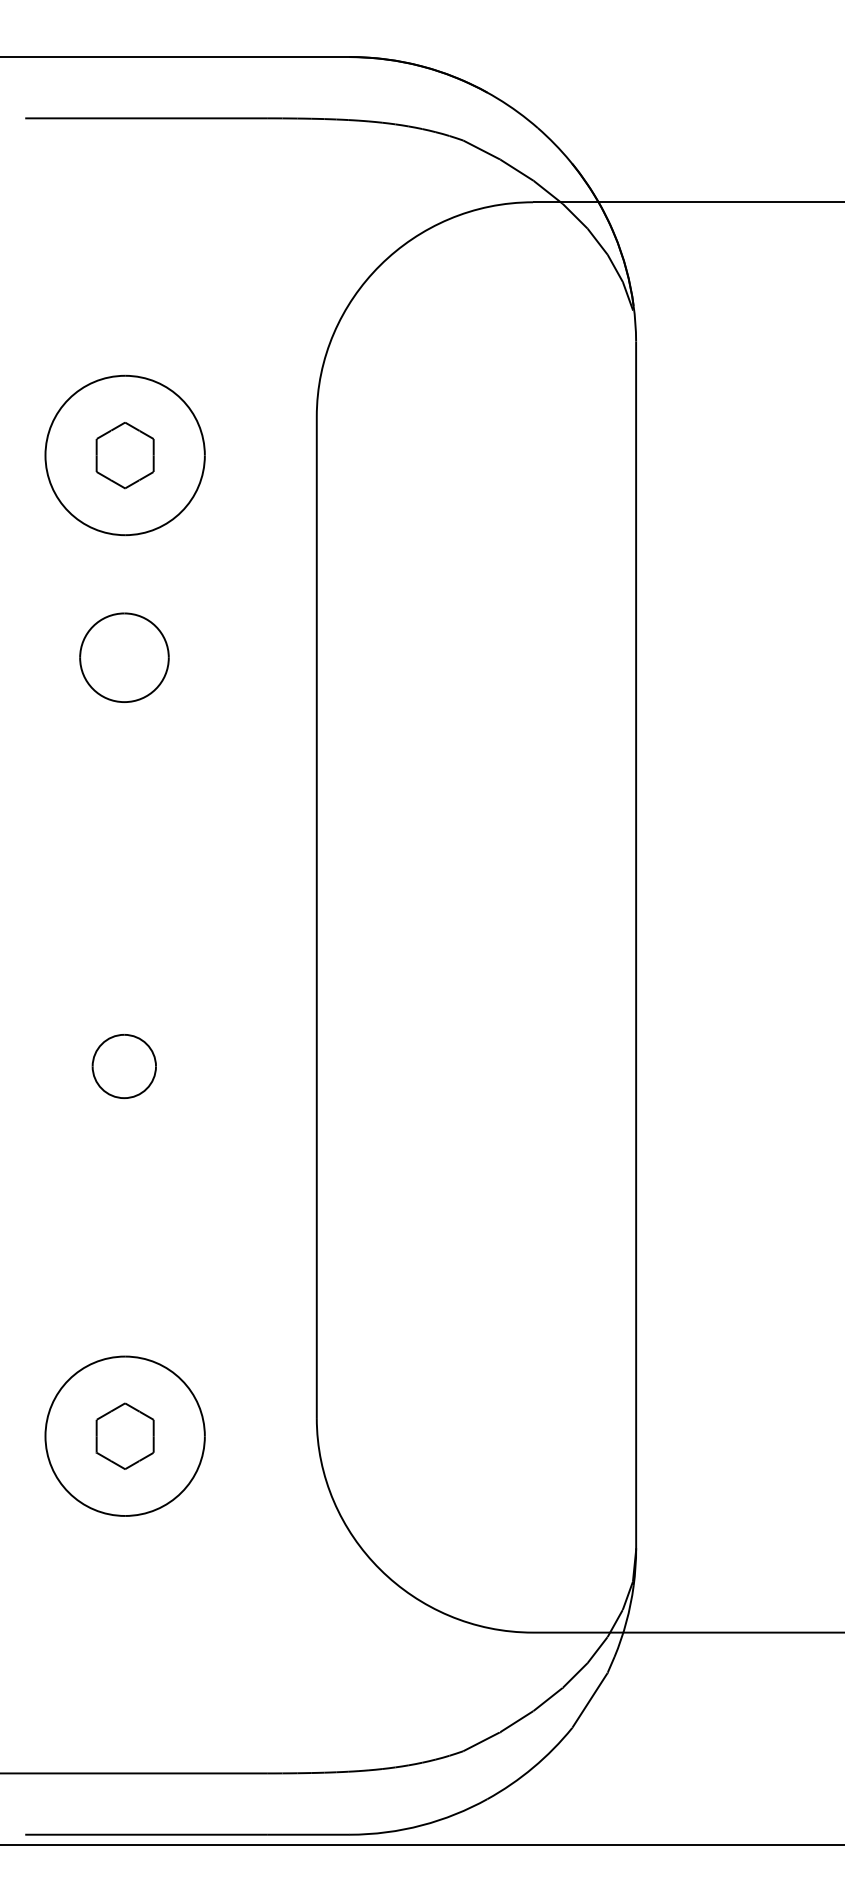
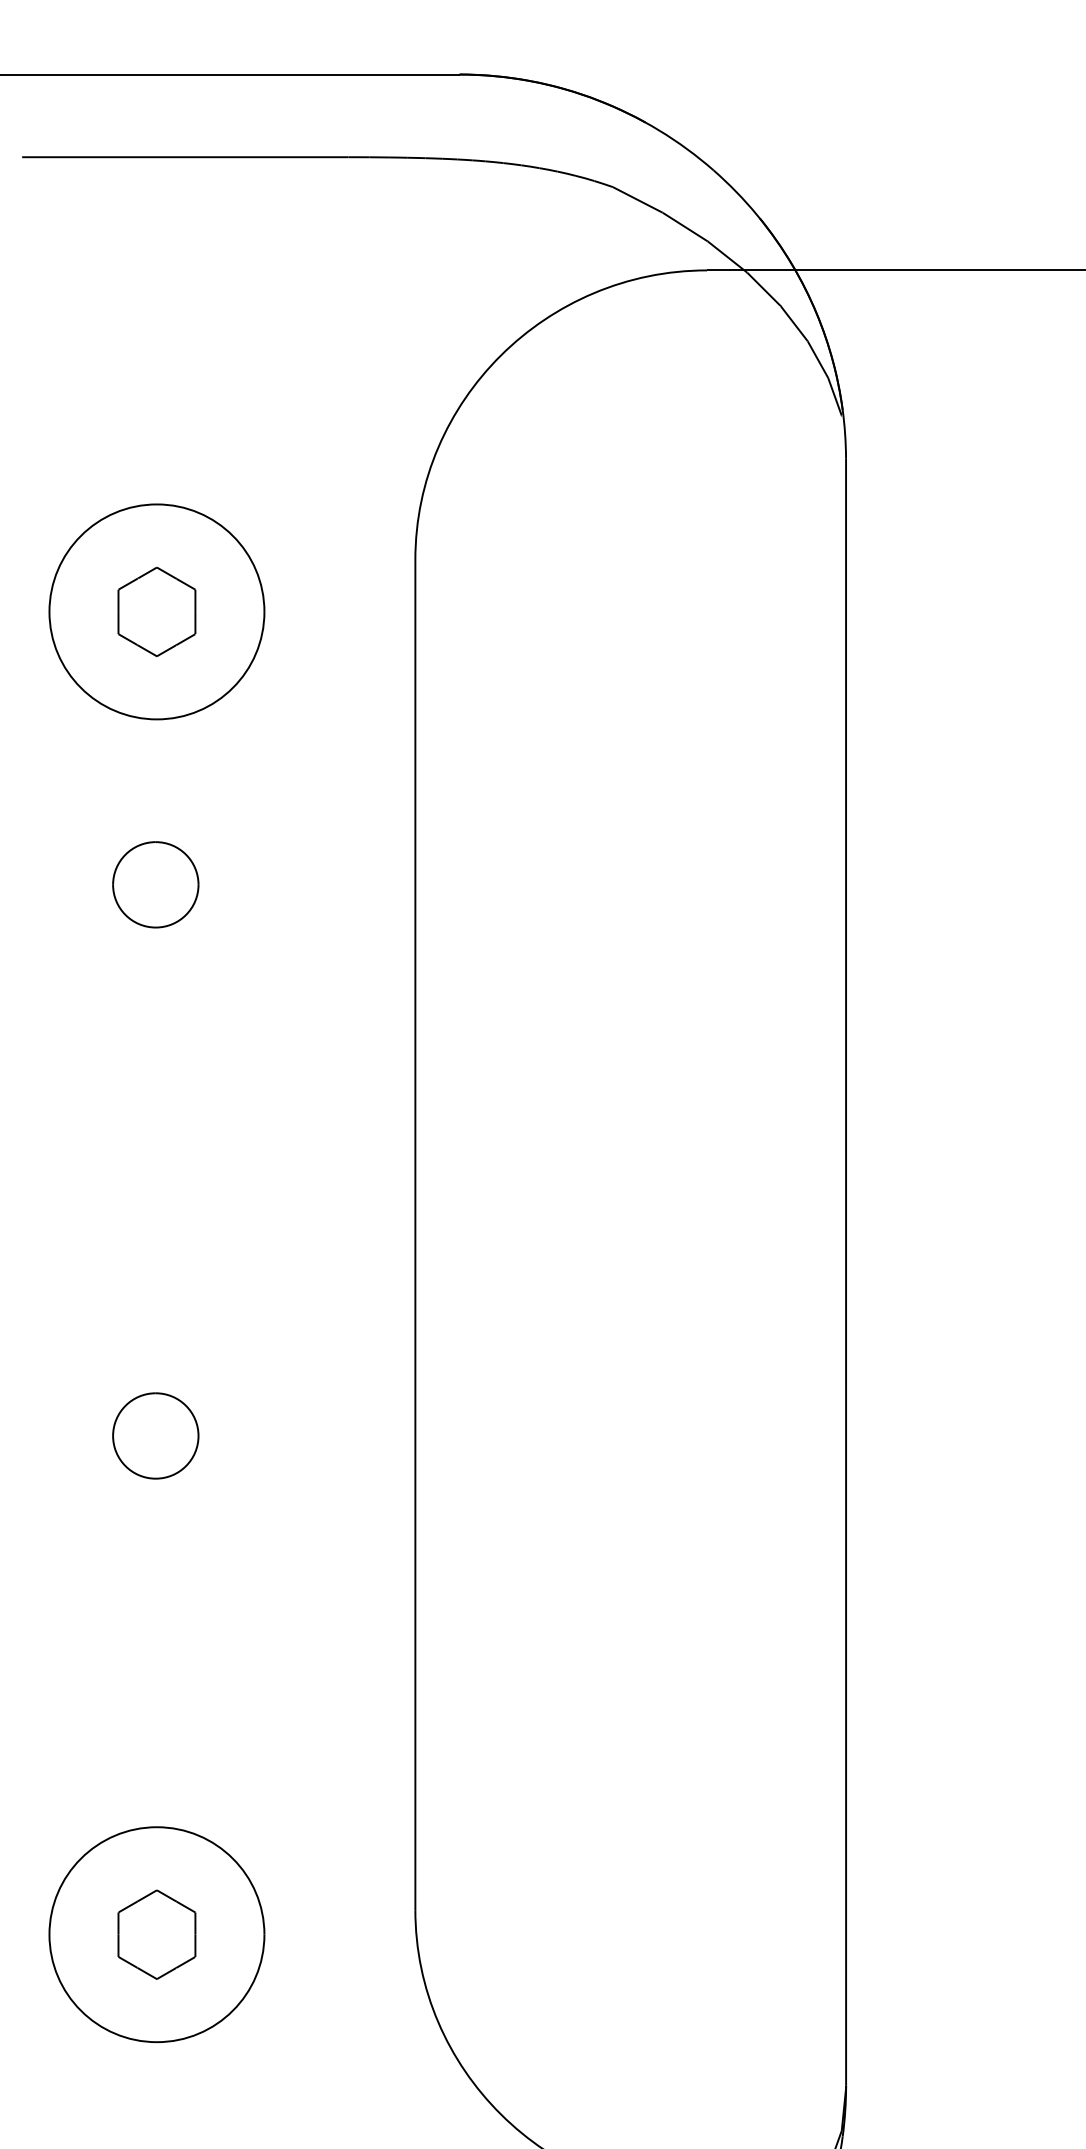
part: (123, 657) -> (154, 884), size x0.71

